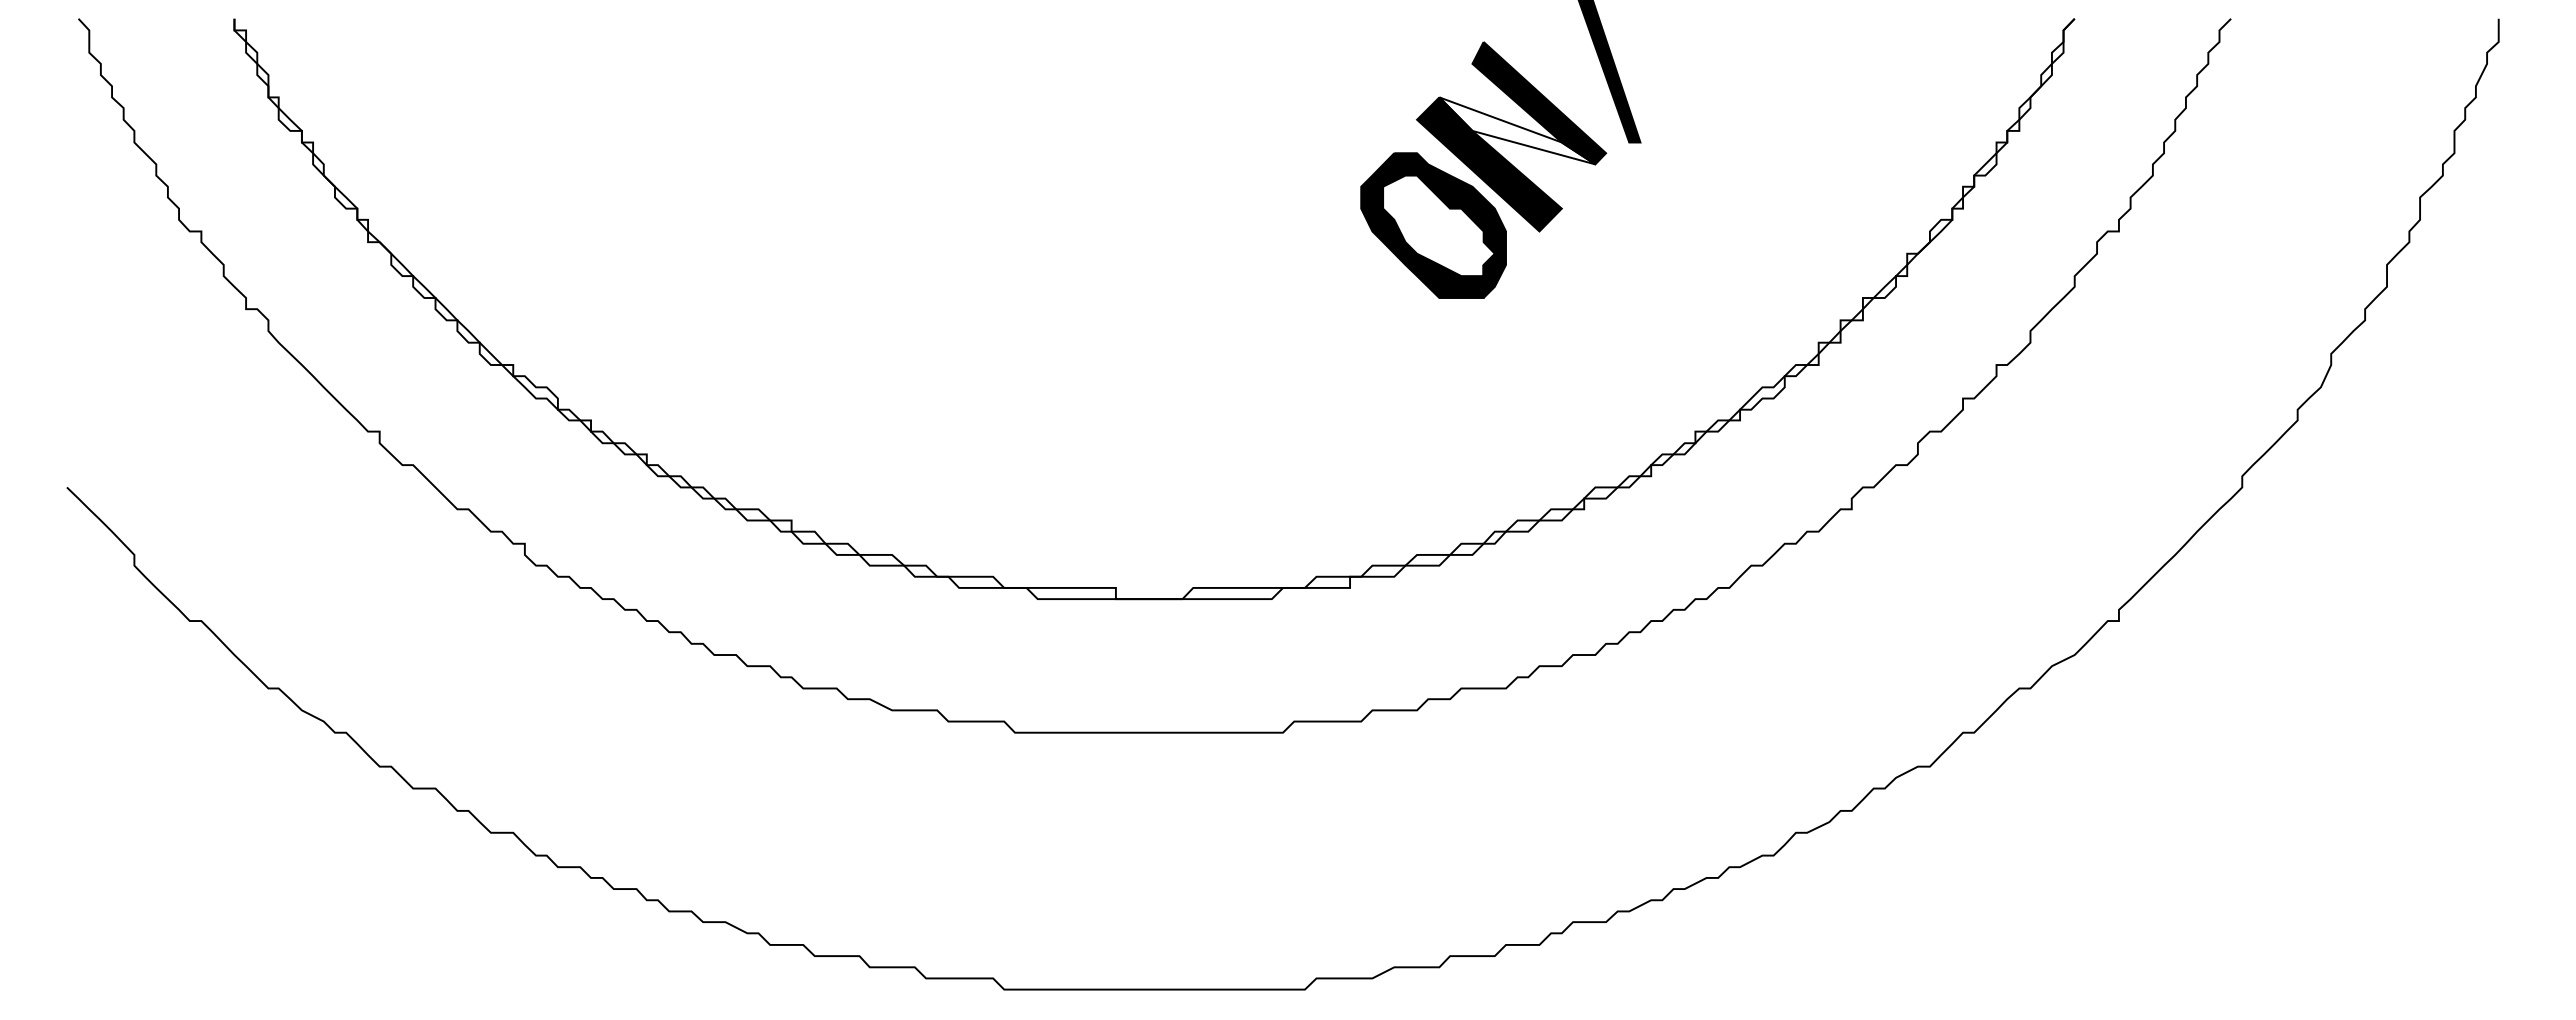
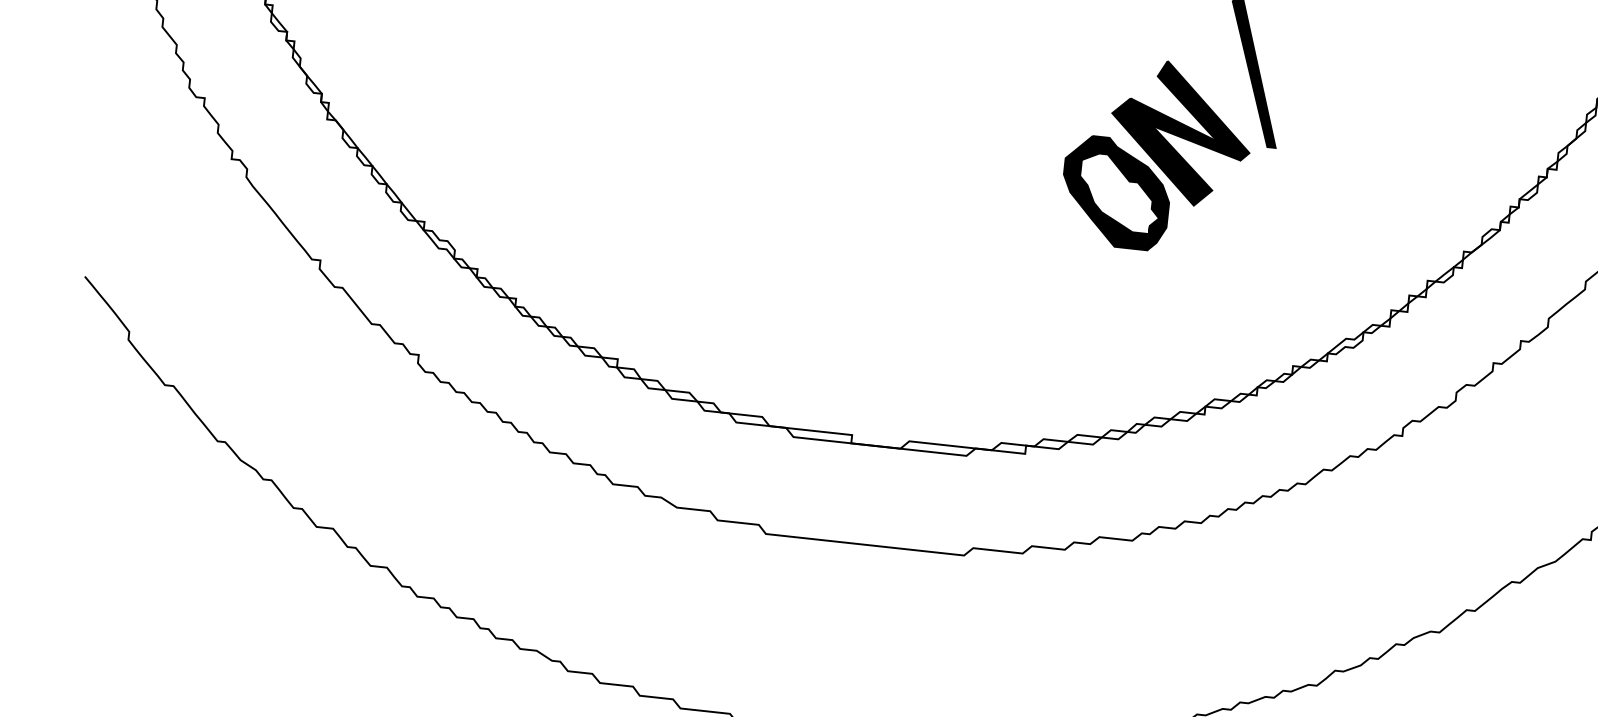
fill: (1517, 130) -> (1185, 129), added

